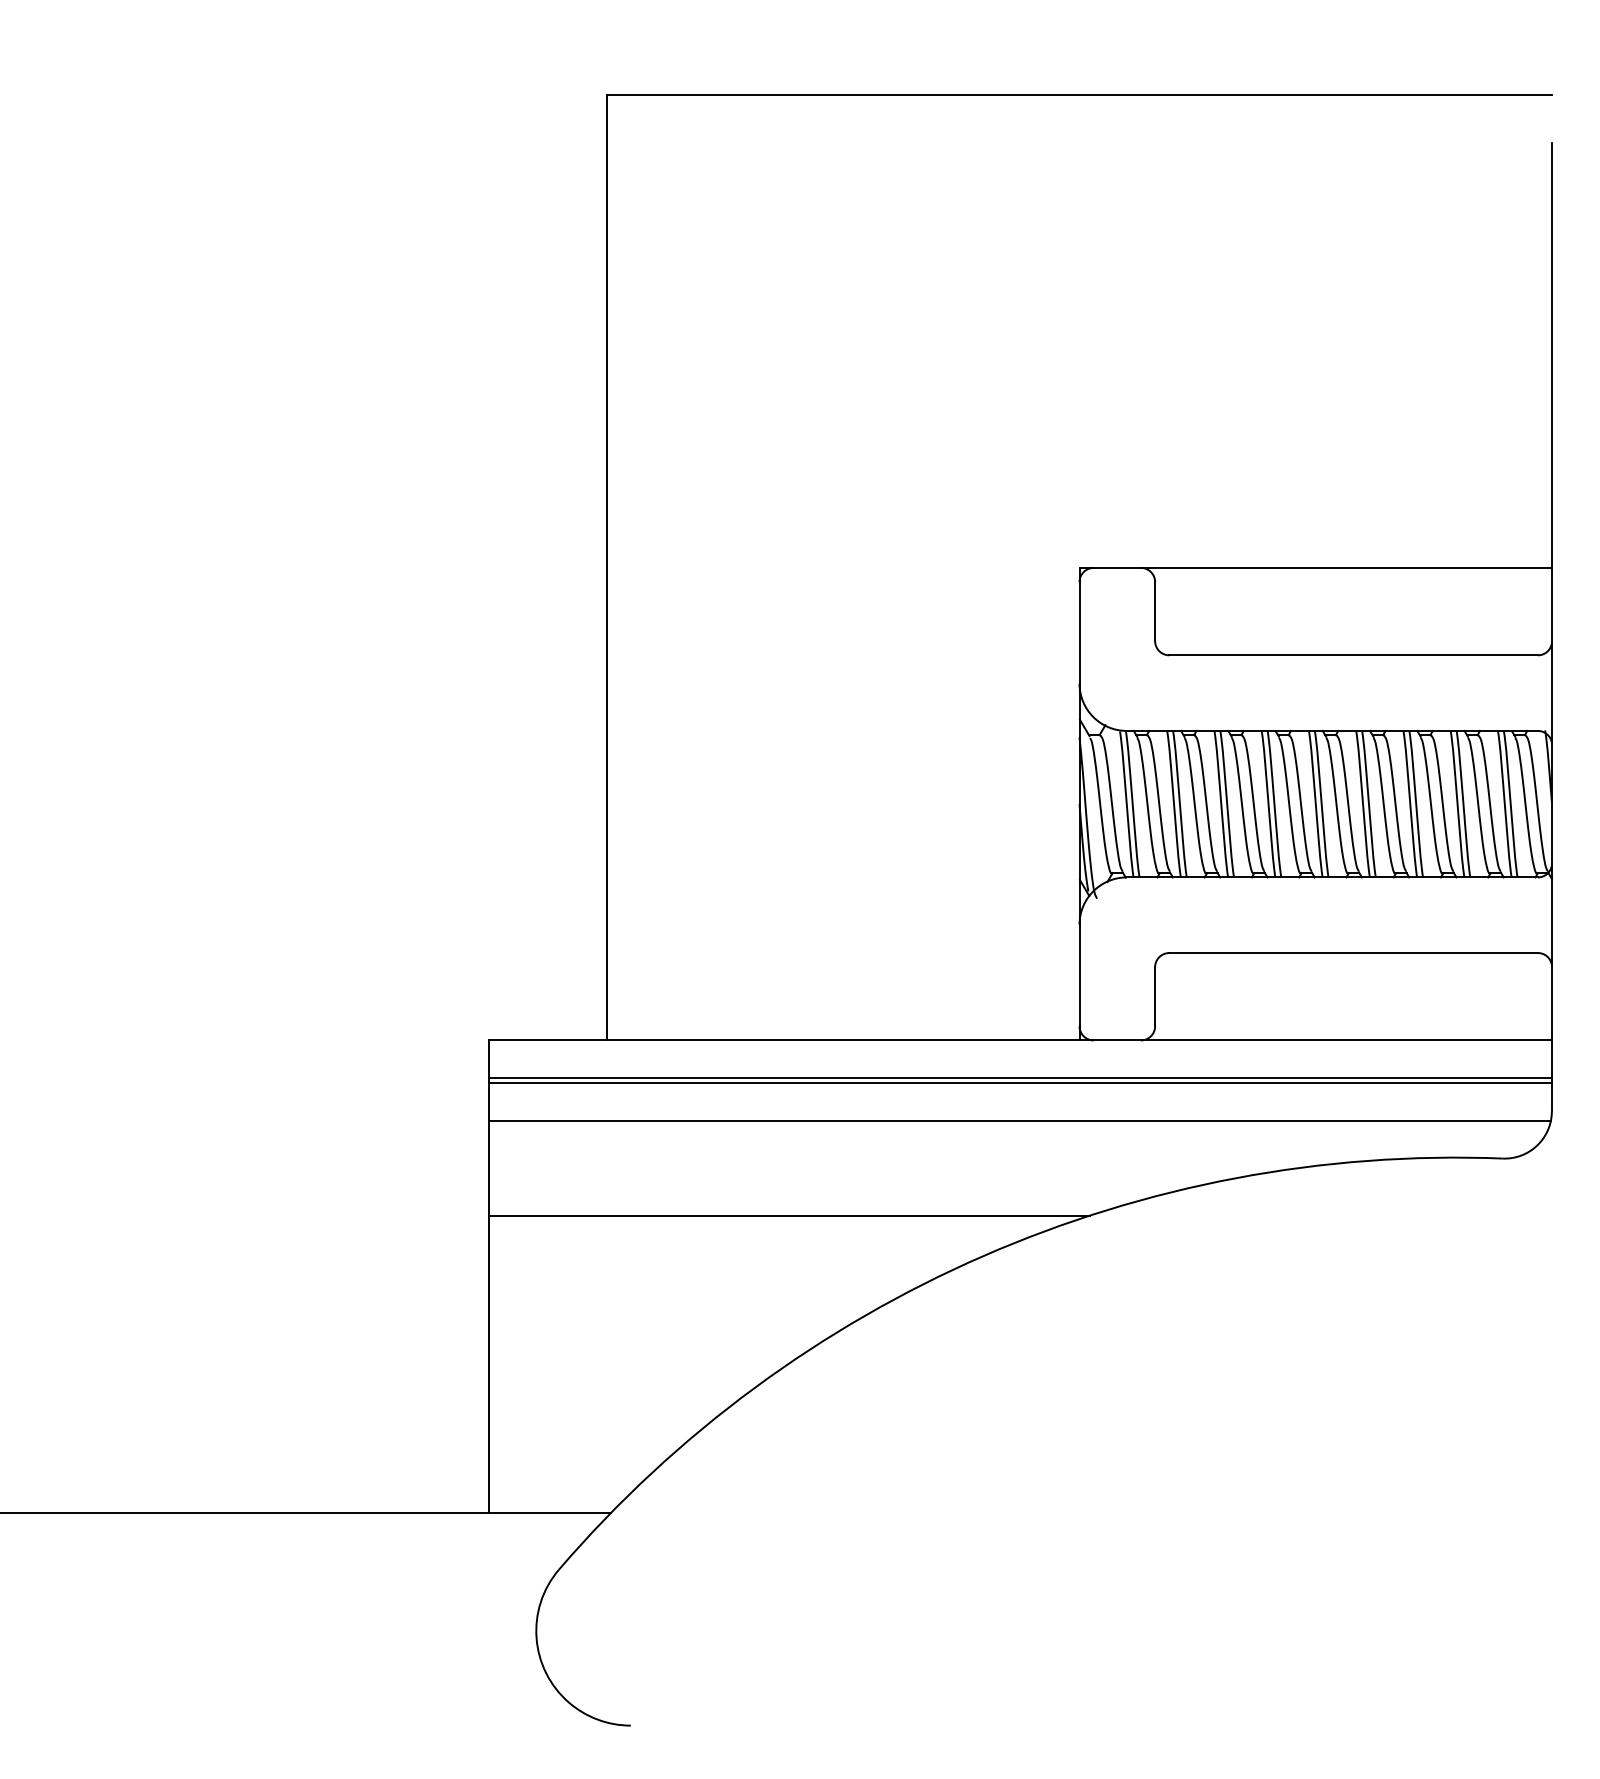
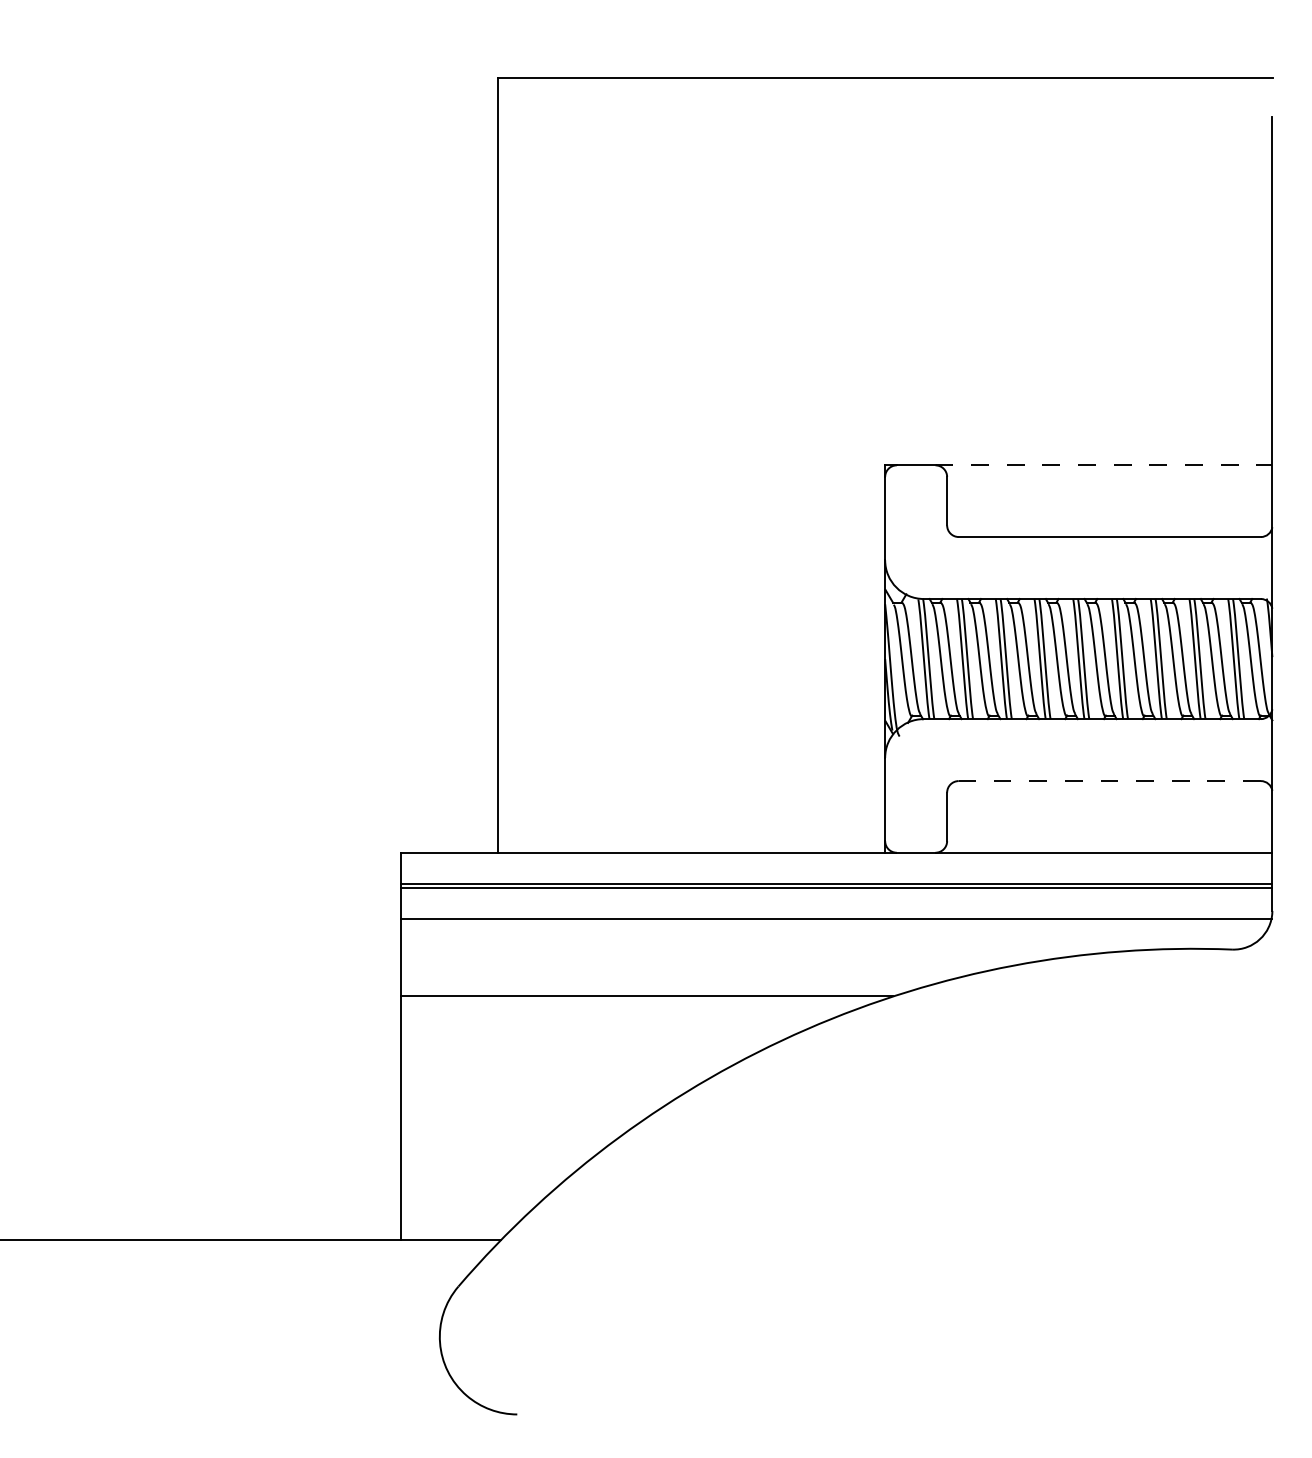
line: (1346, 567) -> (1104, 465), solid -> dashed
line: (1353, 953) -> (1109, 781), solid -> dashed

